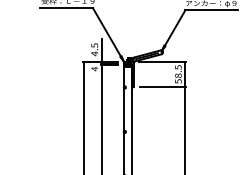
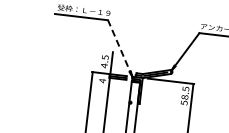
line: (108, 34) -> (120, 48), solid -> dashed
line: (162, 87) -> (167, 107), removed

